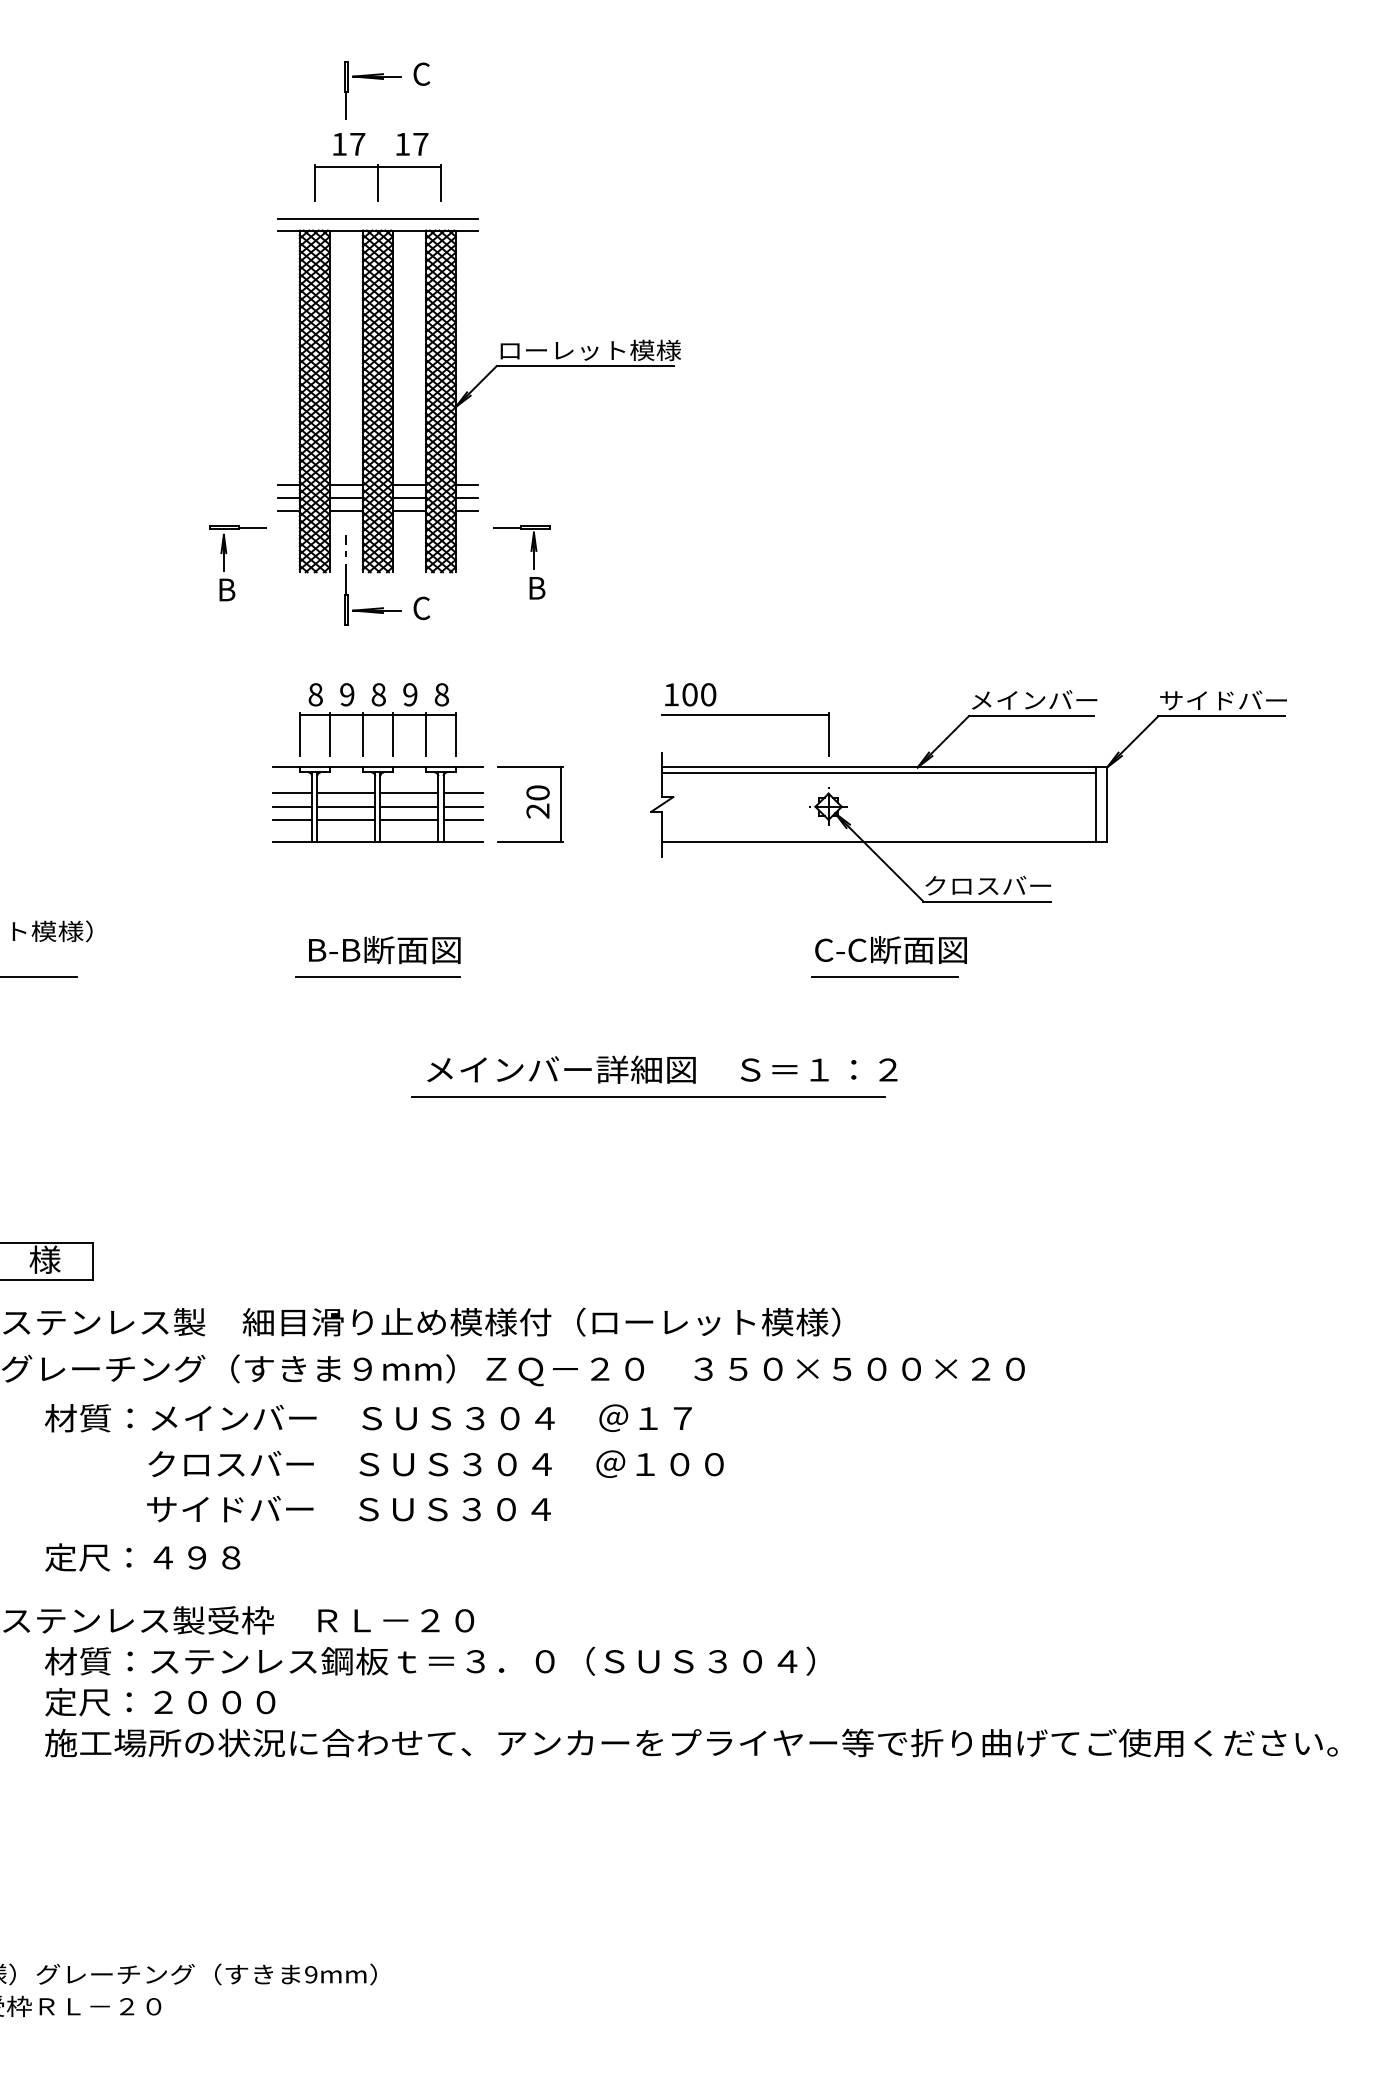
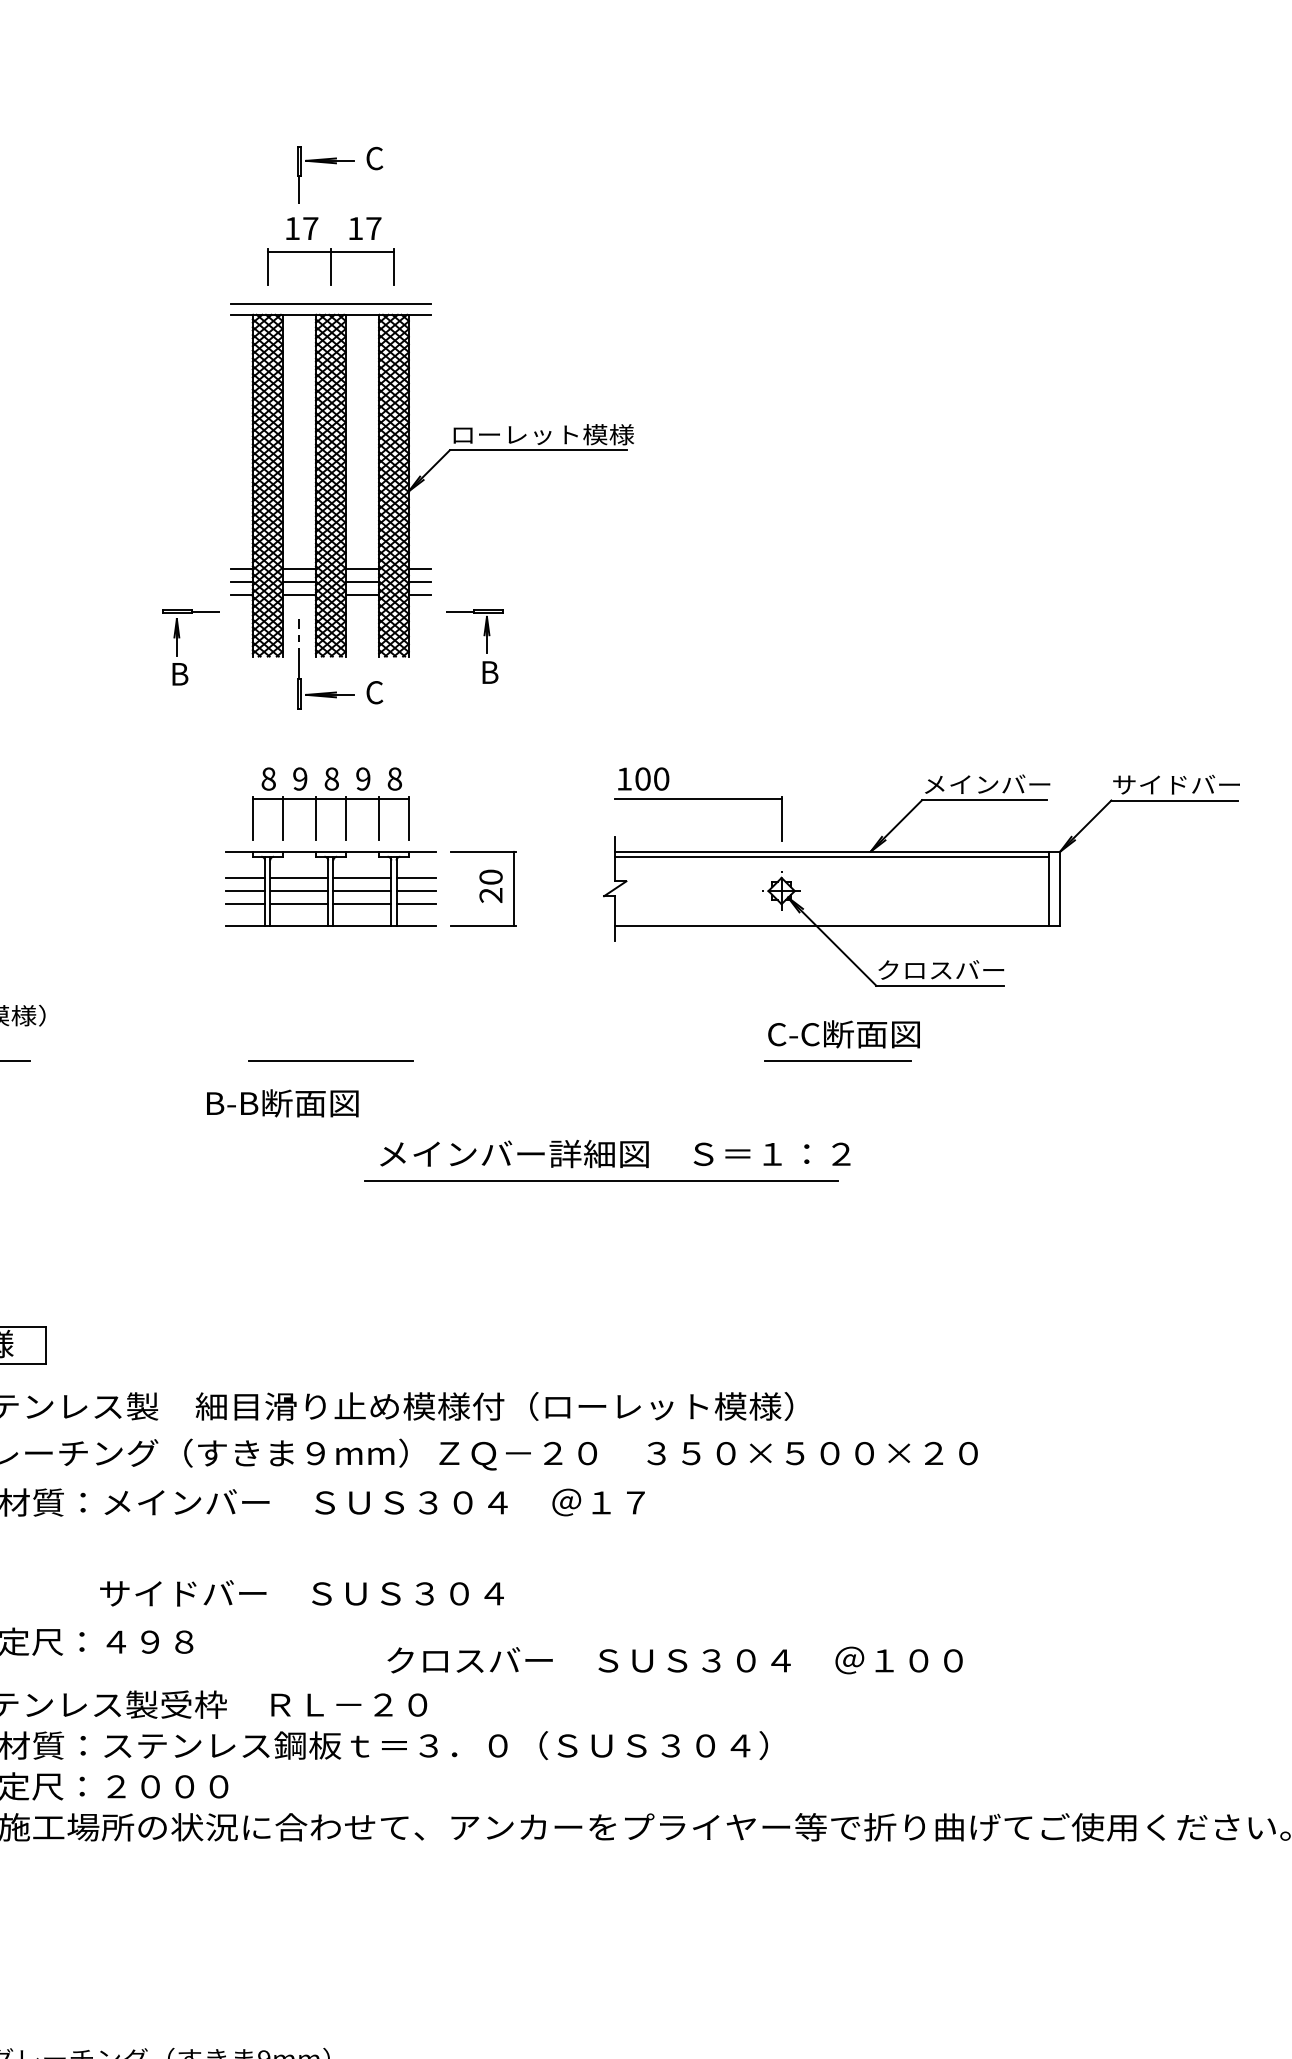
text: (384, 950) -> (282, 1103), moved
text: (435, 1463) -> (674, 1659), moved

